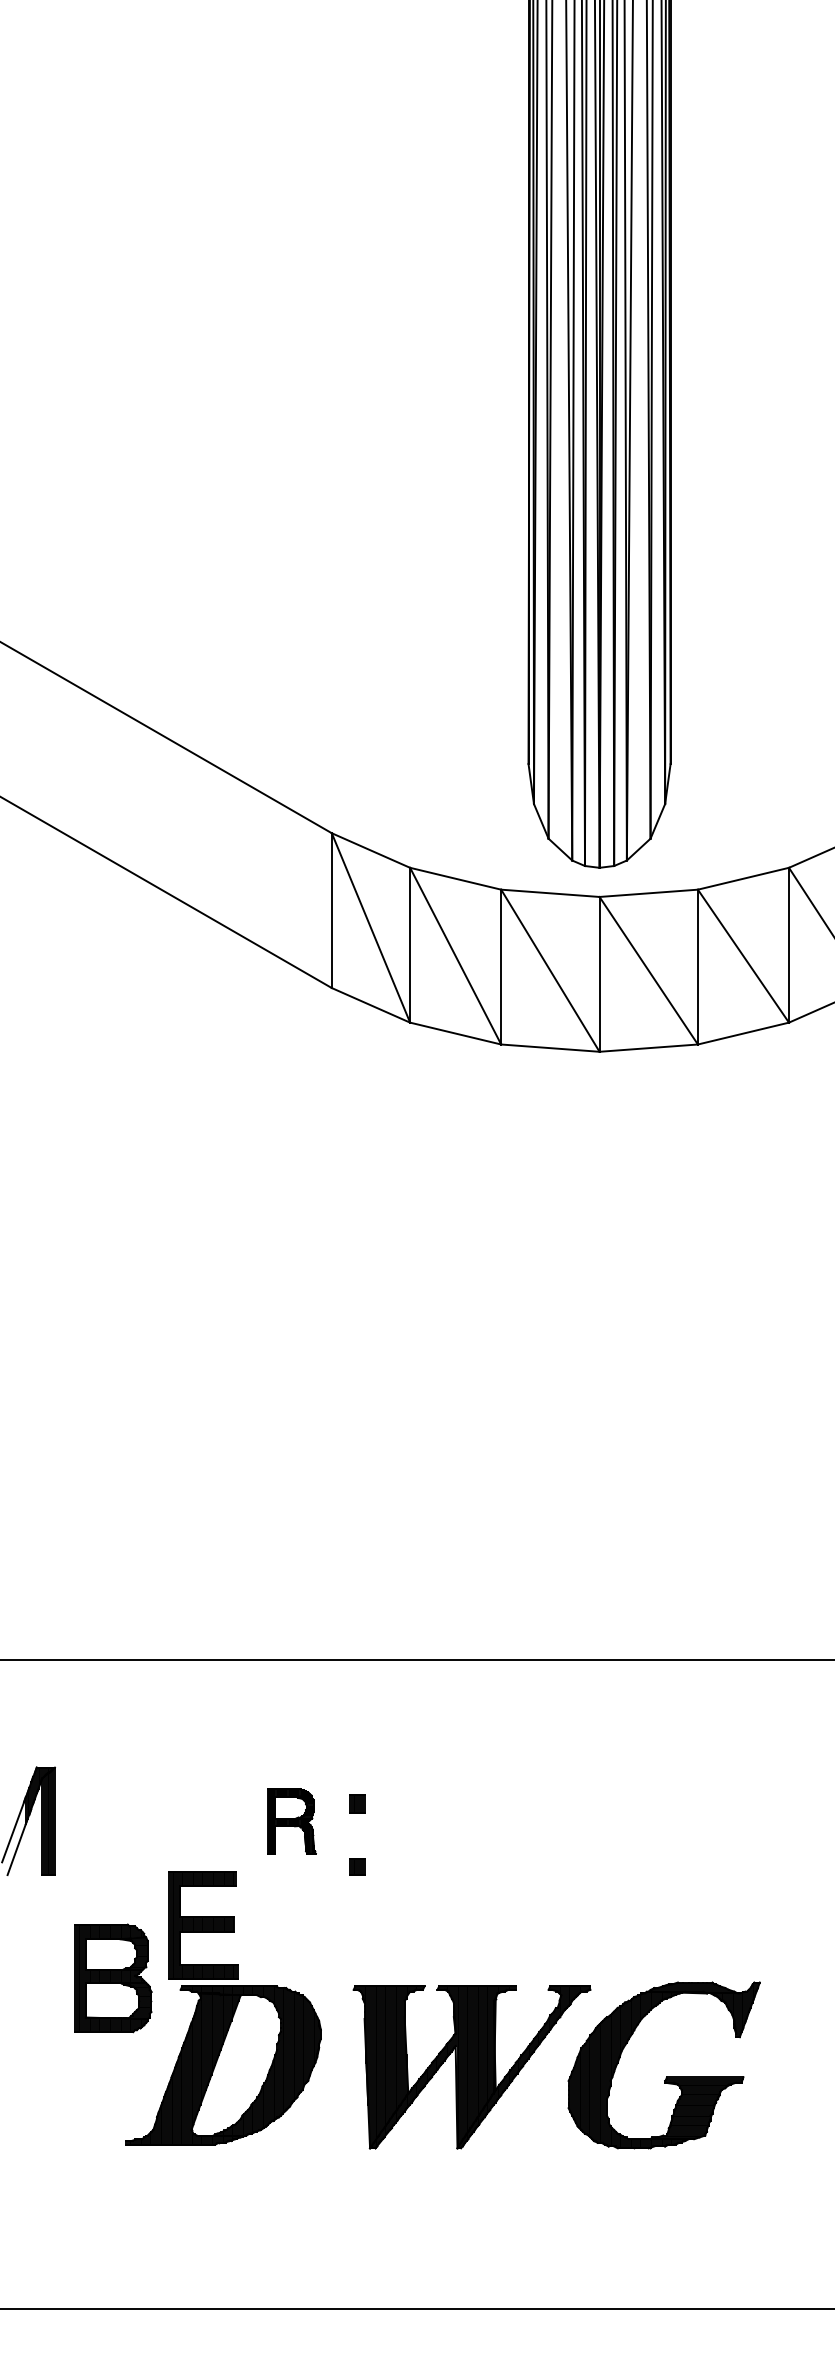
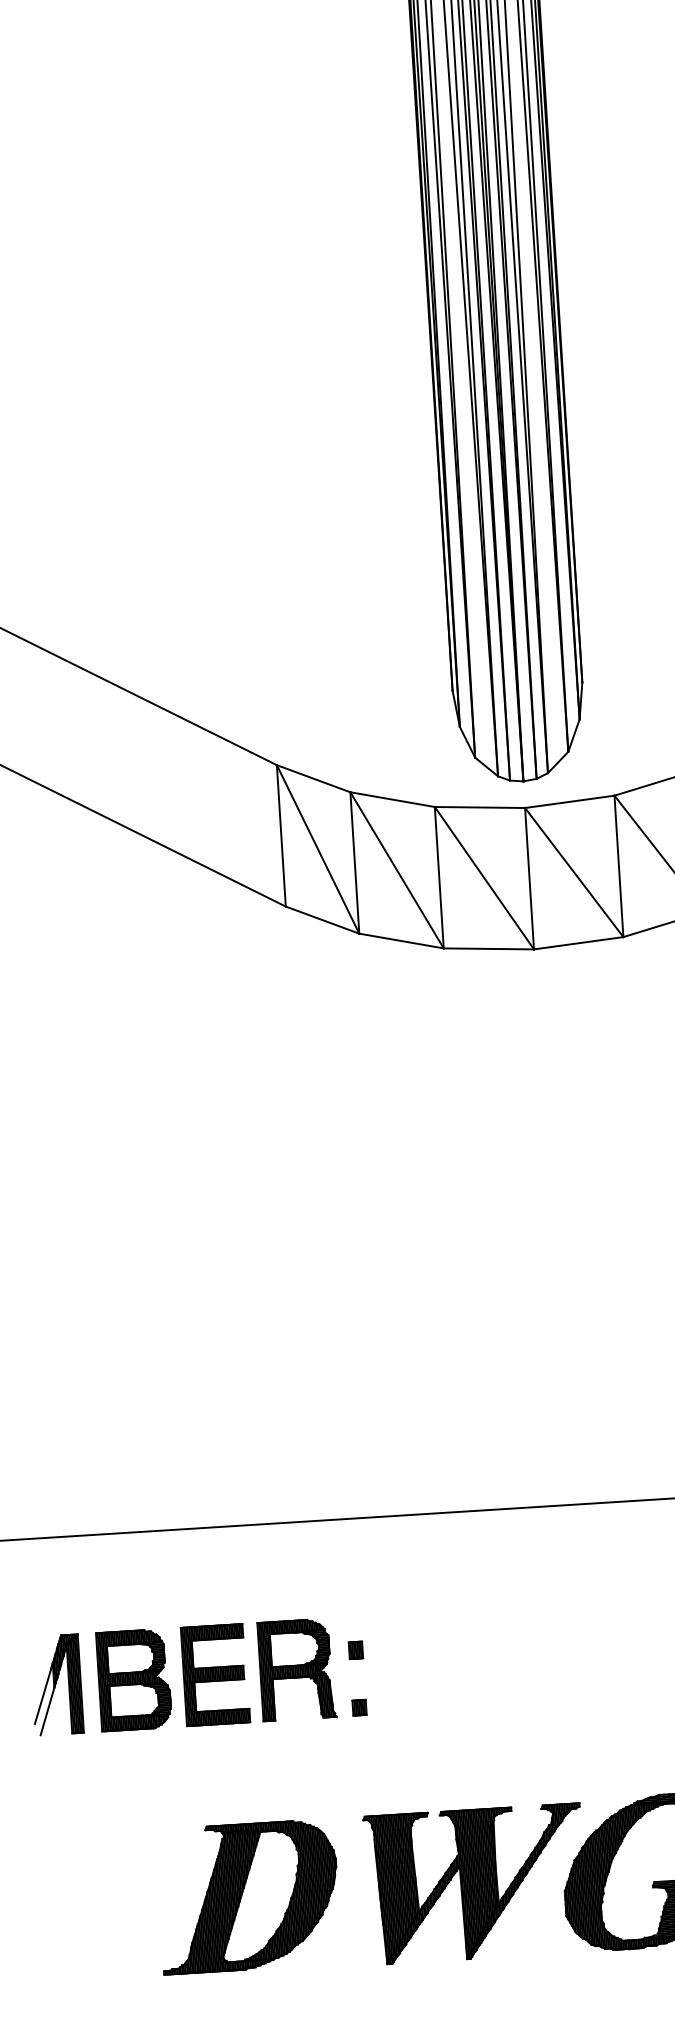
part: (291, 1821) -> (296, 1670), size x1.67
part: (203, 1925) -> (215, 1675), moved
part: (113, 1978) -> (134, 1680), moved

